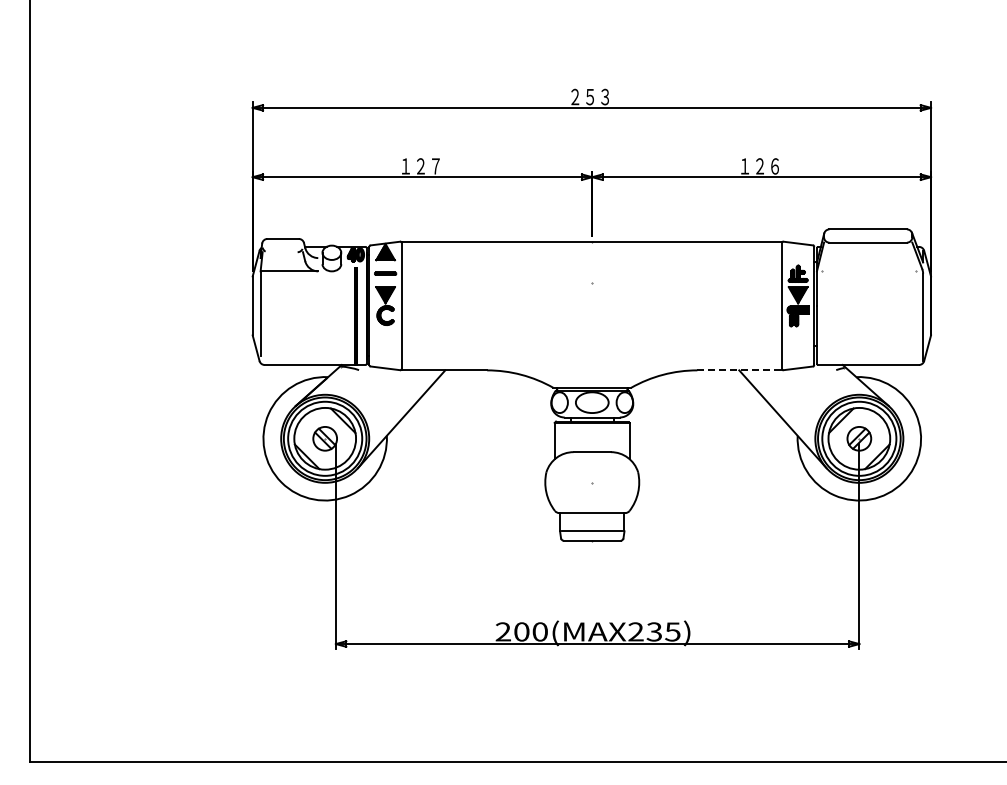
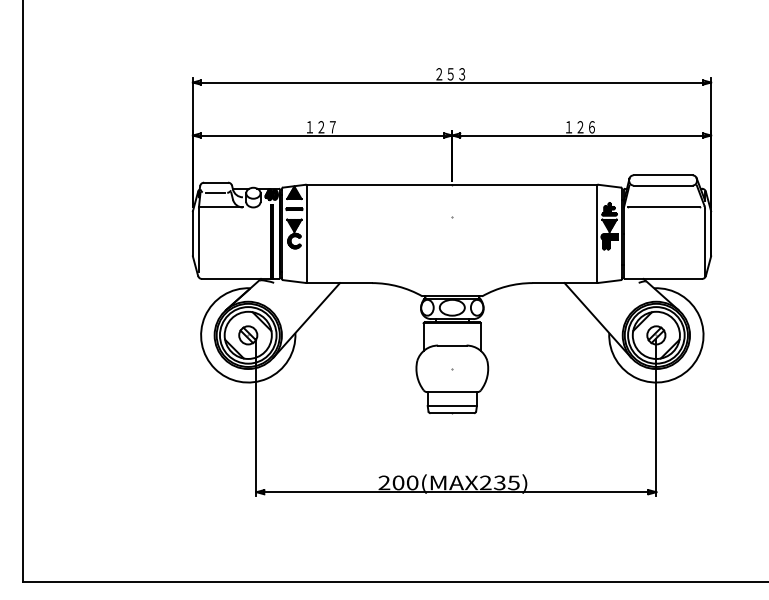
line: (282, 252) -> (215, 193), added
line: (868, 271) -> (663, 207), added
line: (740, 370) -> (565, 283), dashed -> solid

